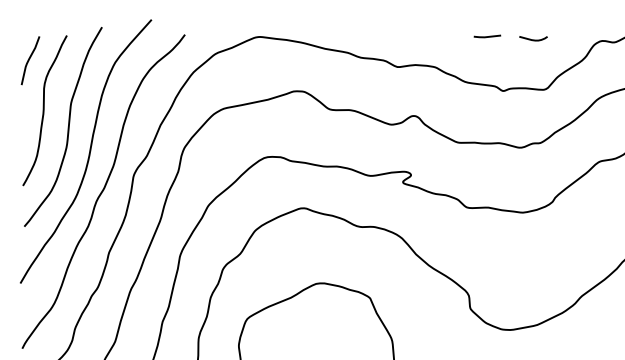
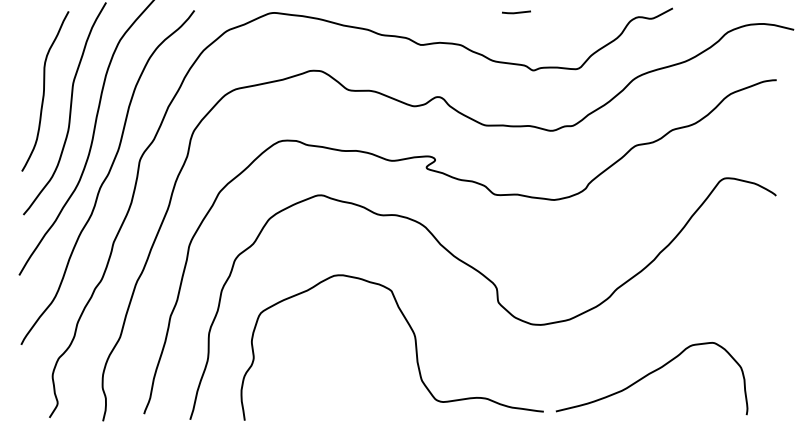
curve: (533, 39) -> (565, 15), removed
curve: (30, 60) -> (29, 37), removed

